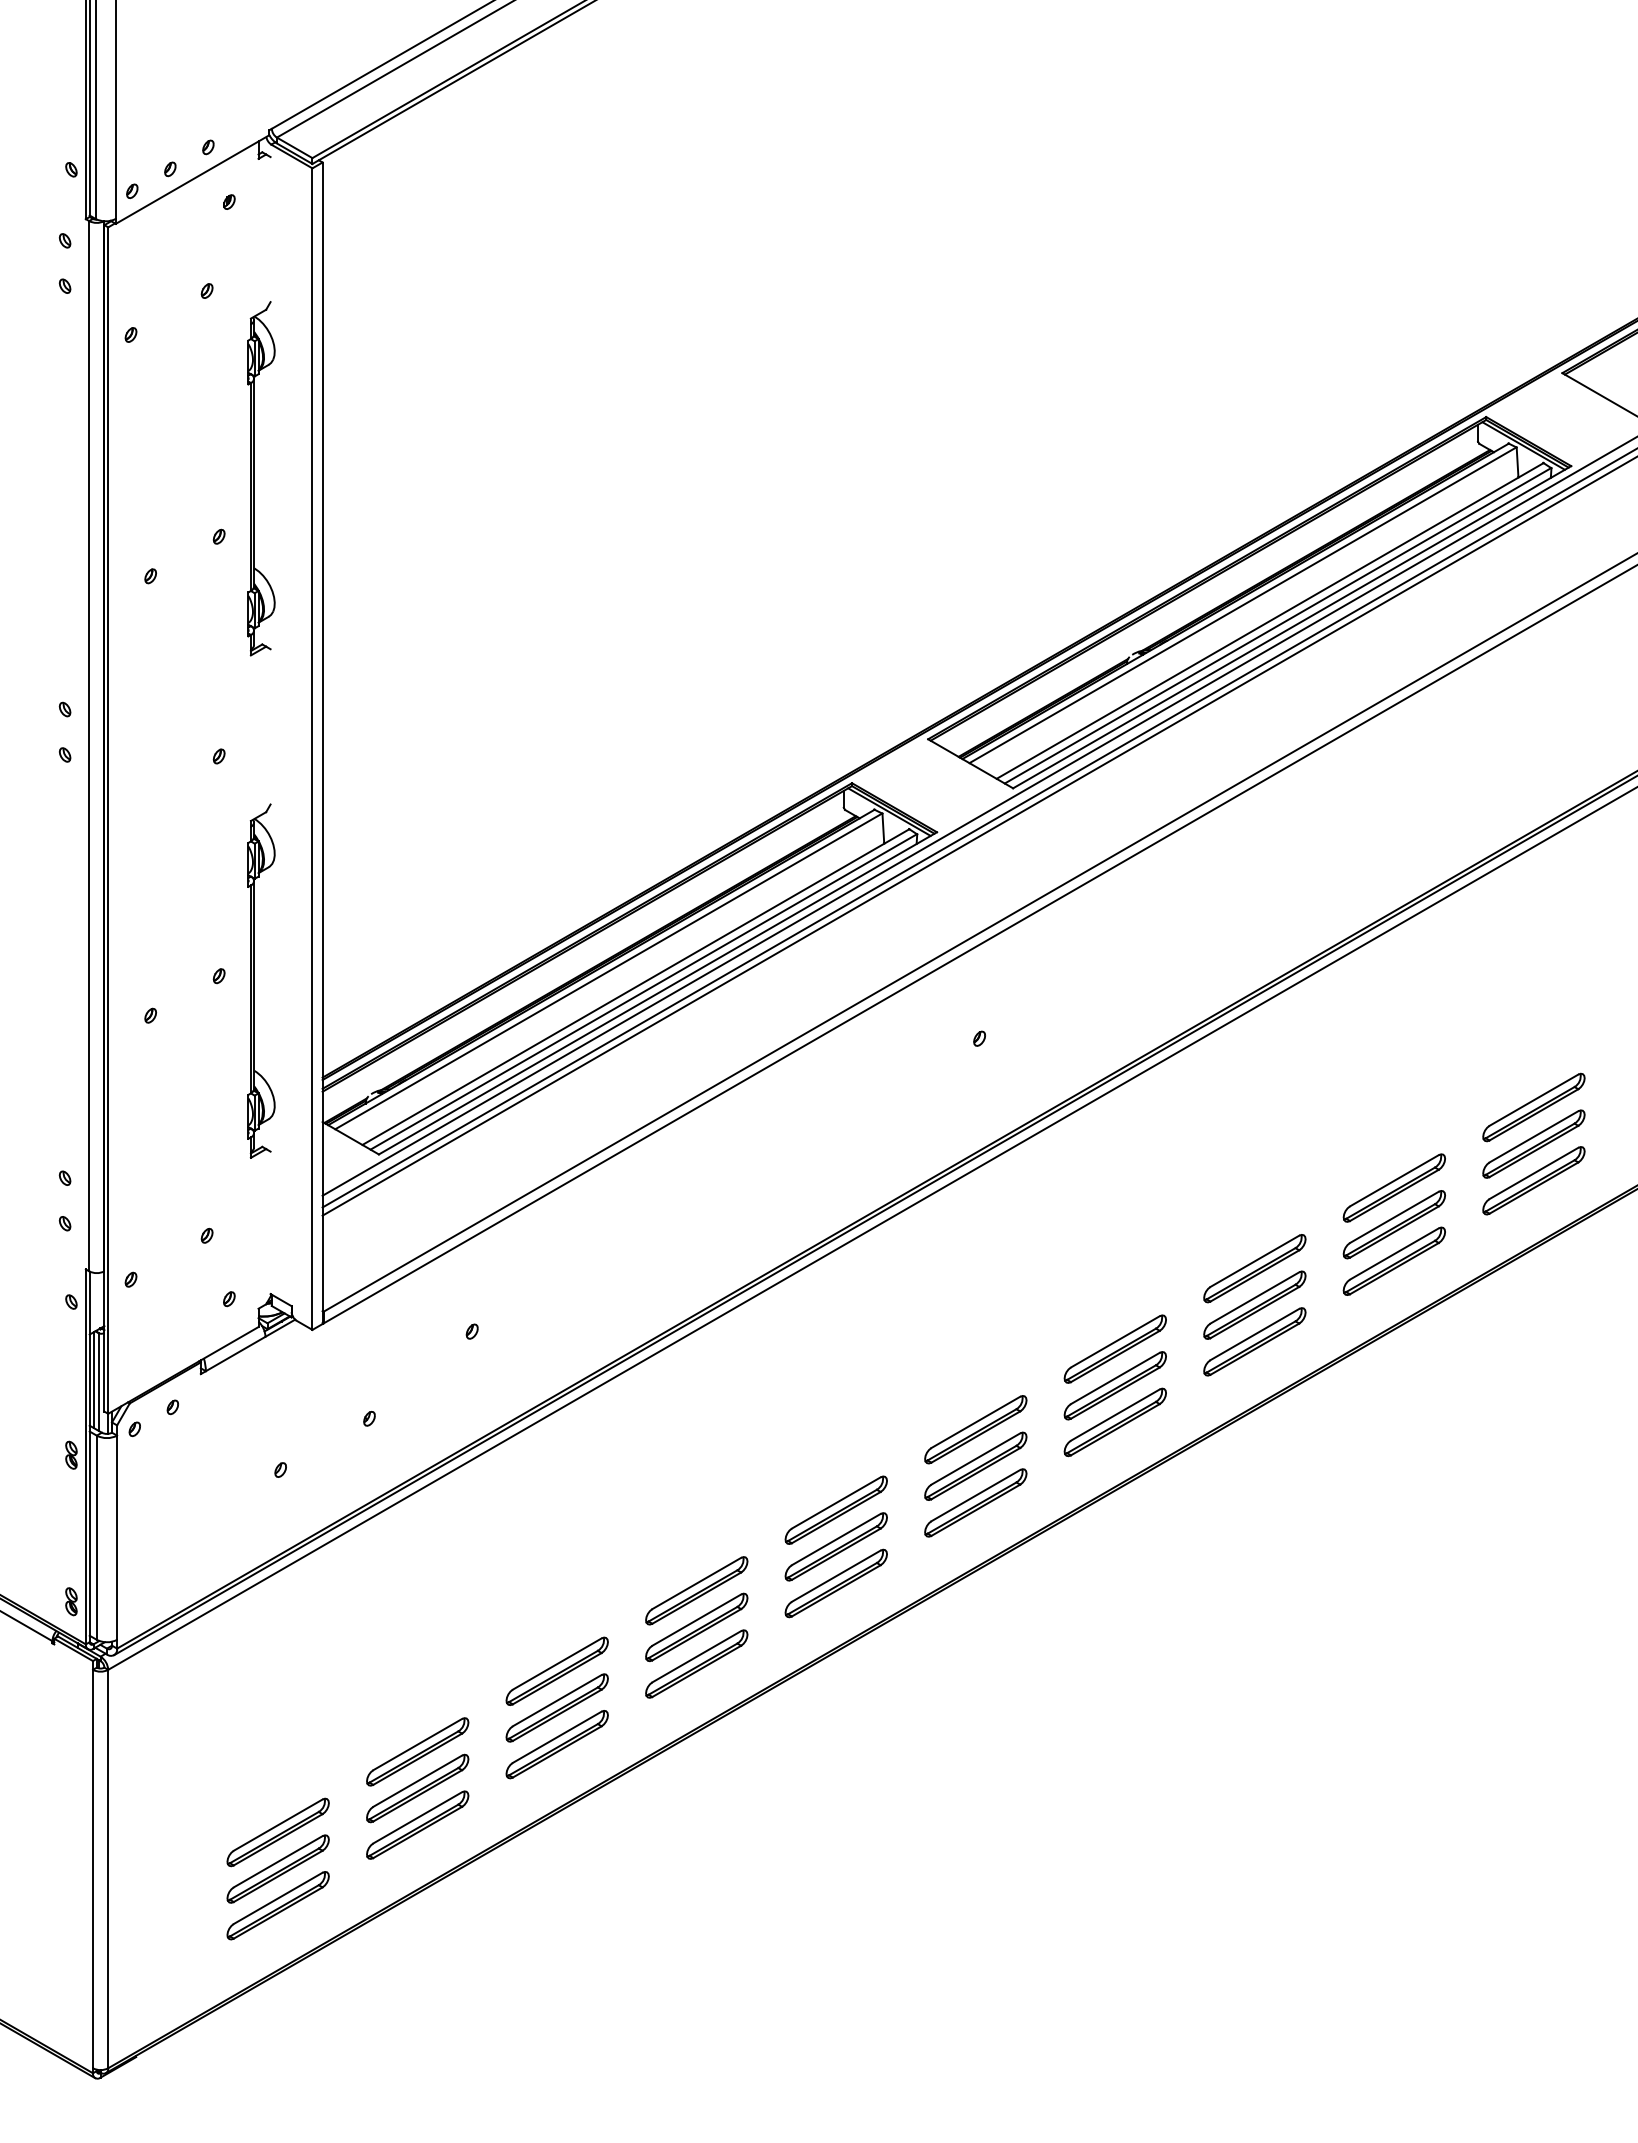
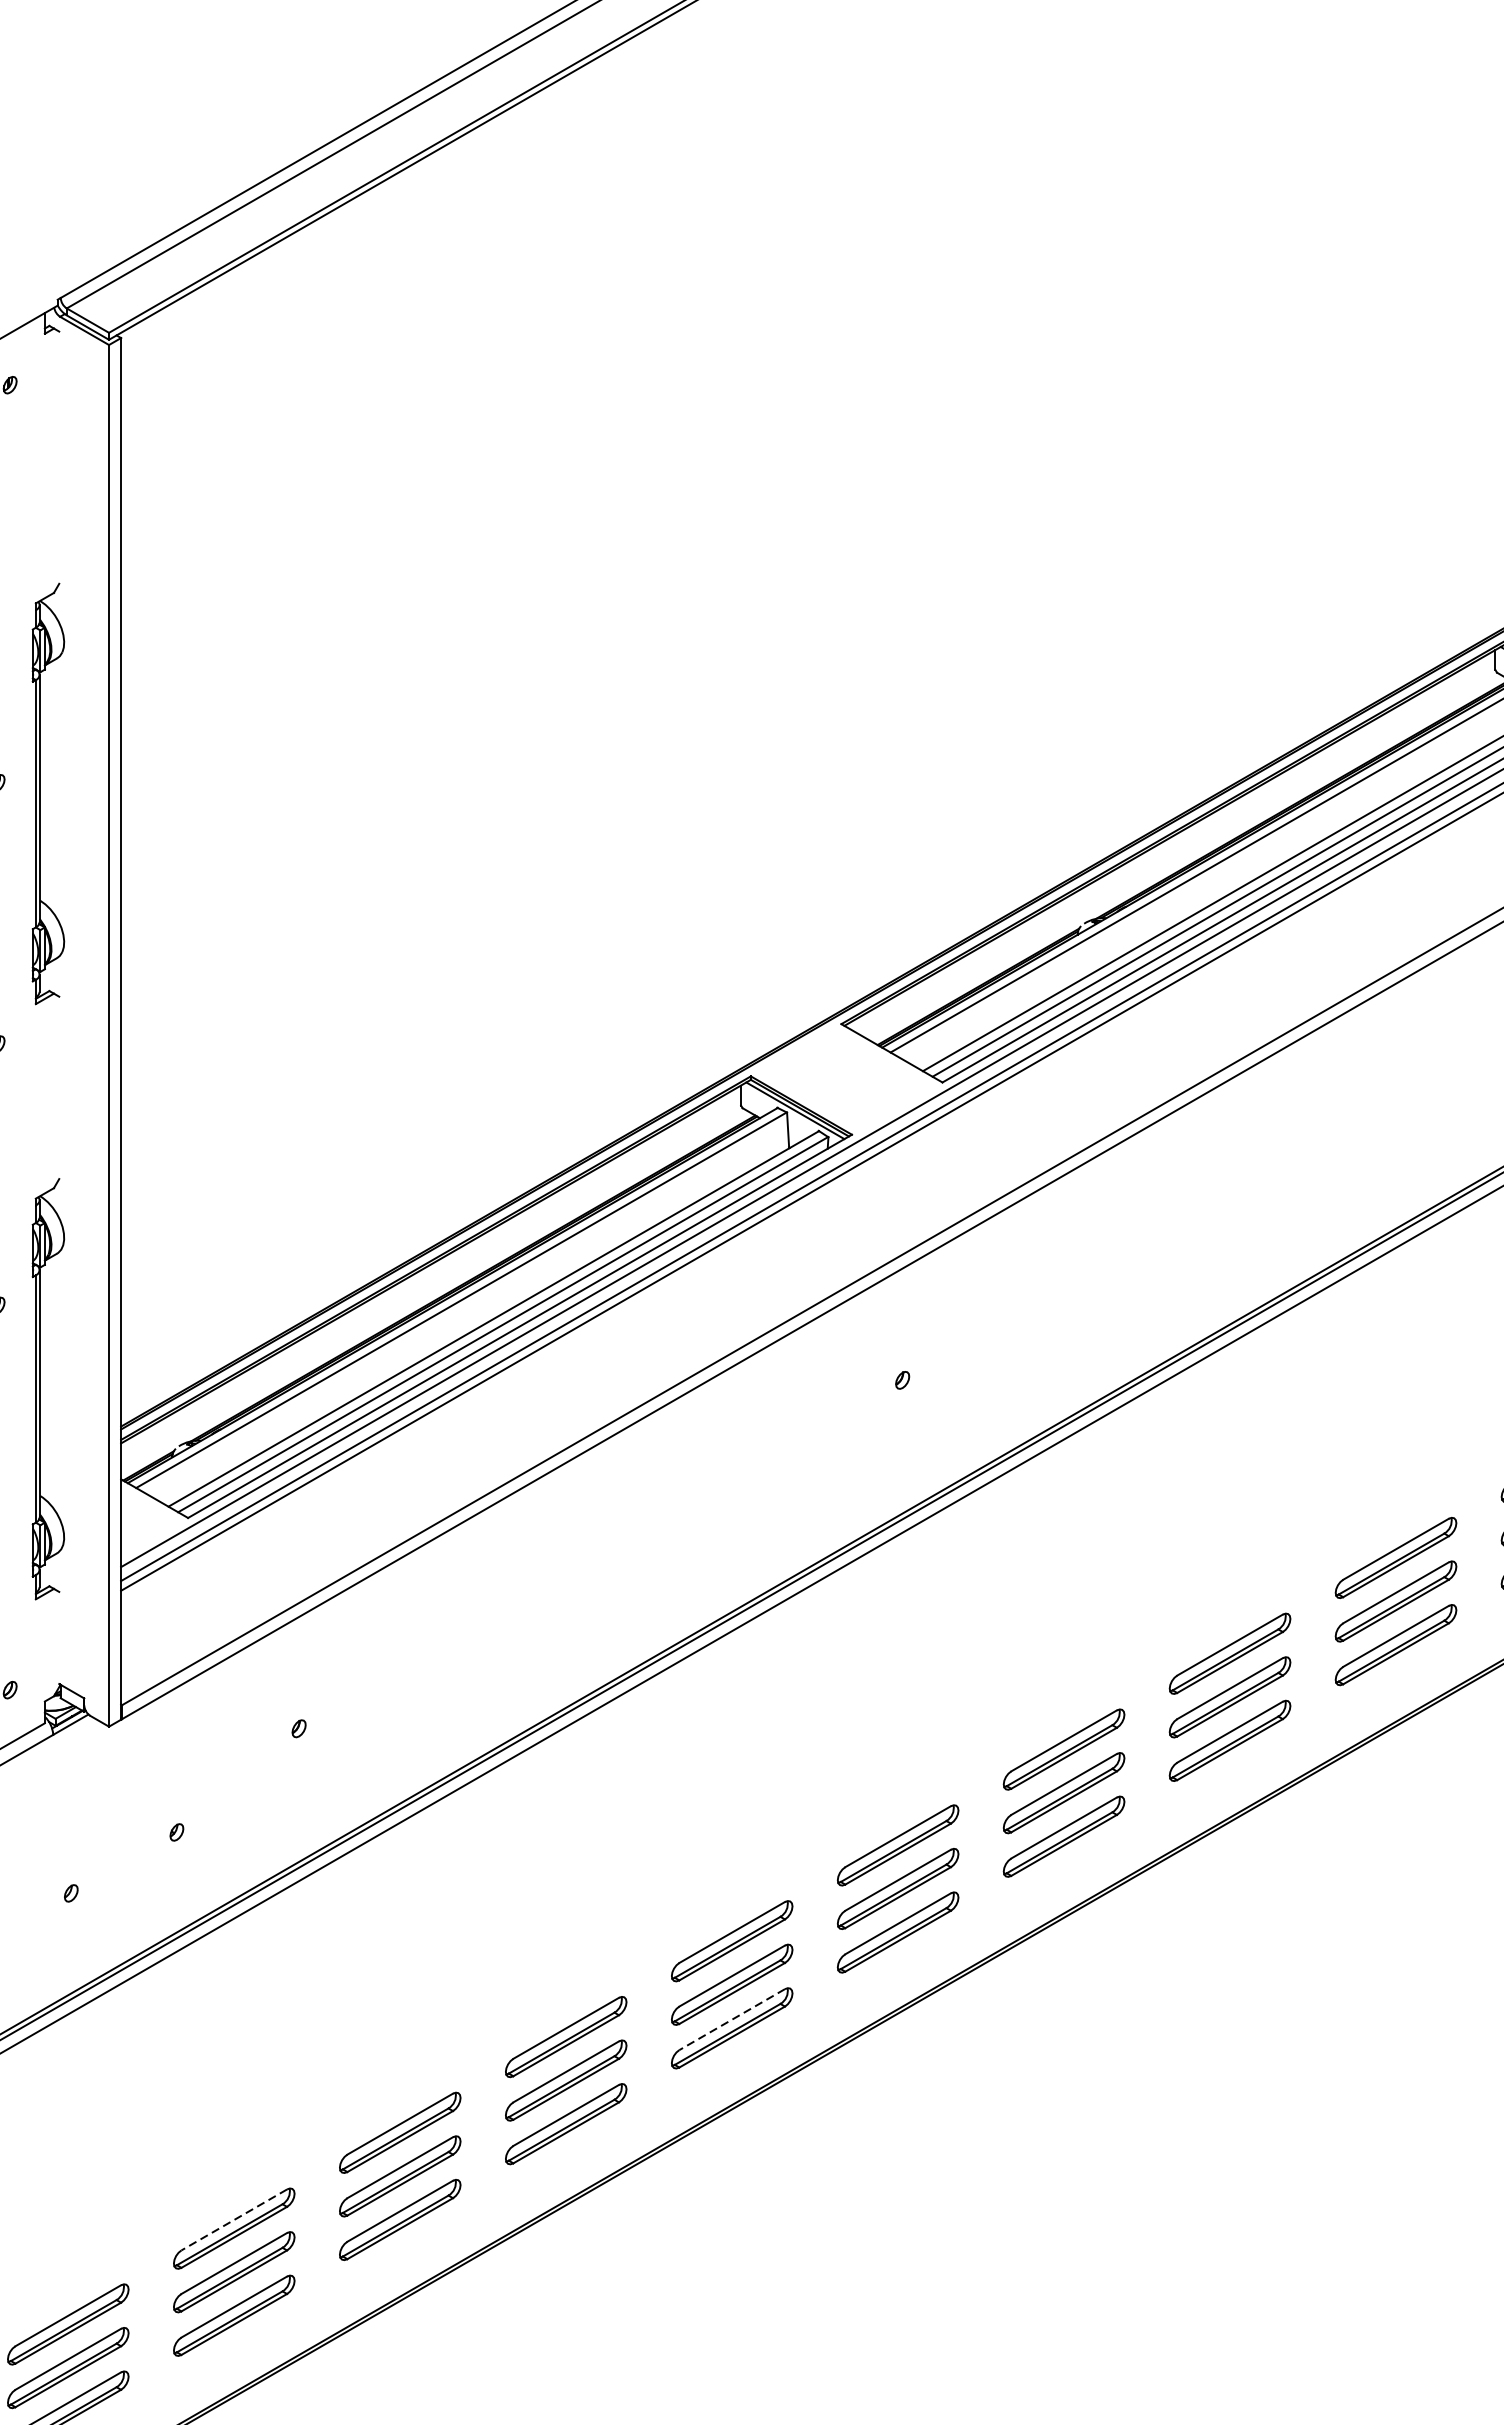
part: (254, 478) -> (40, 793), moved
part: (254, 980) -> (40, 1388), moved
line: (835, 1576) -> (731, 2020), solid -> dashed
line: (417, 1744) -> (233, 2219), solid -> dashed

